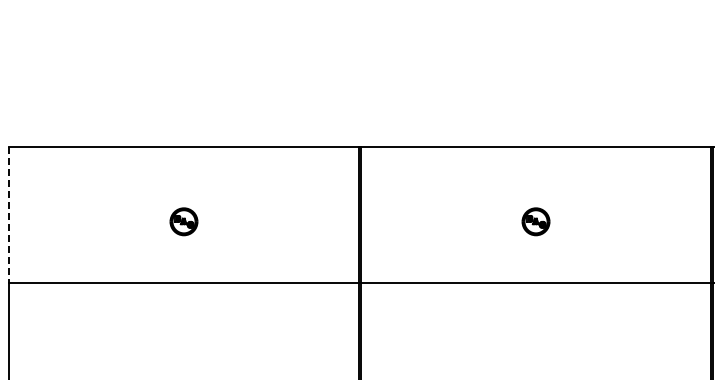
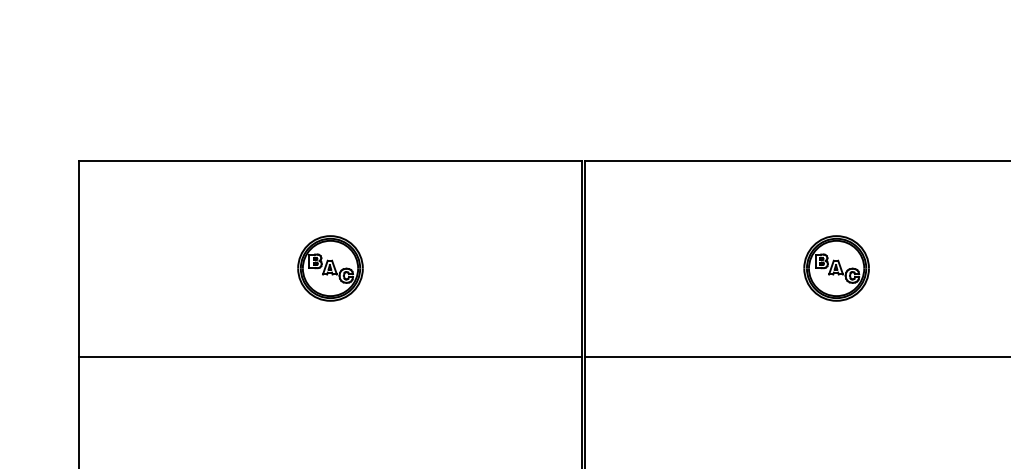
line: (9, 215) -> (79, 259), dashed -> solid
part: (183, 221) -> (329, 268), size x1.67
part: (535, 221) -> (835, 268), size x1.67

